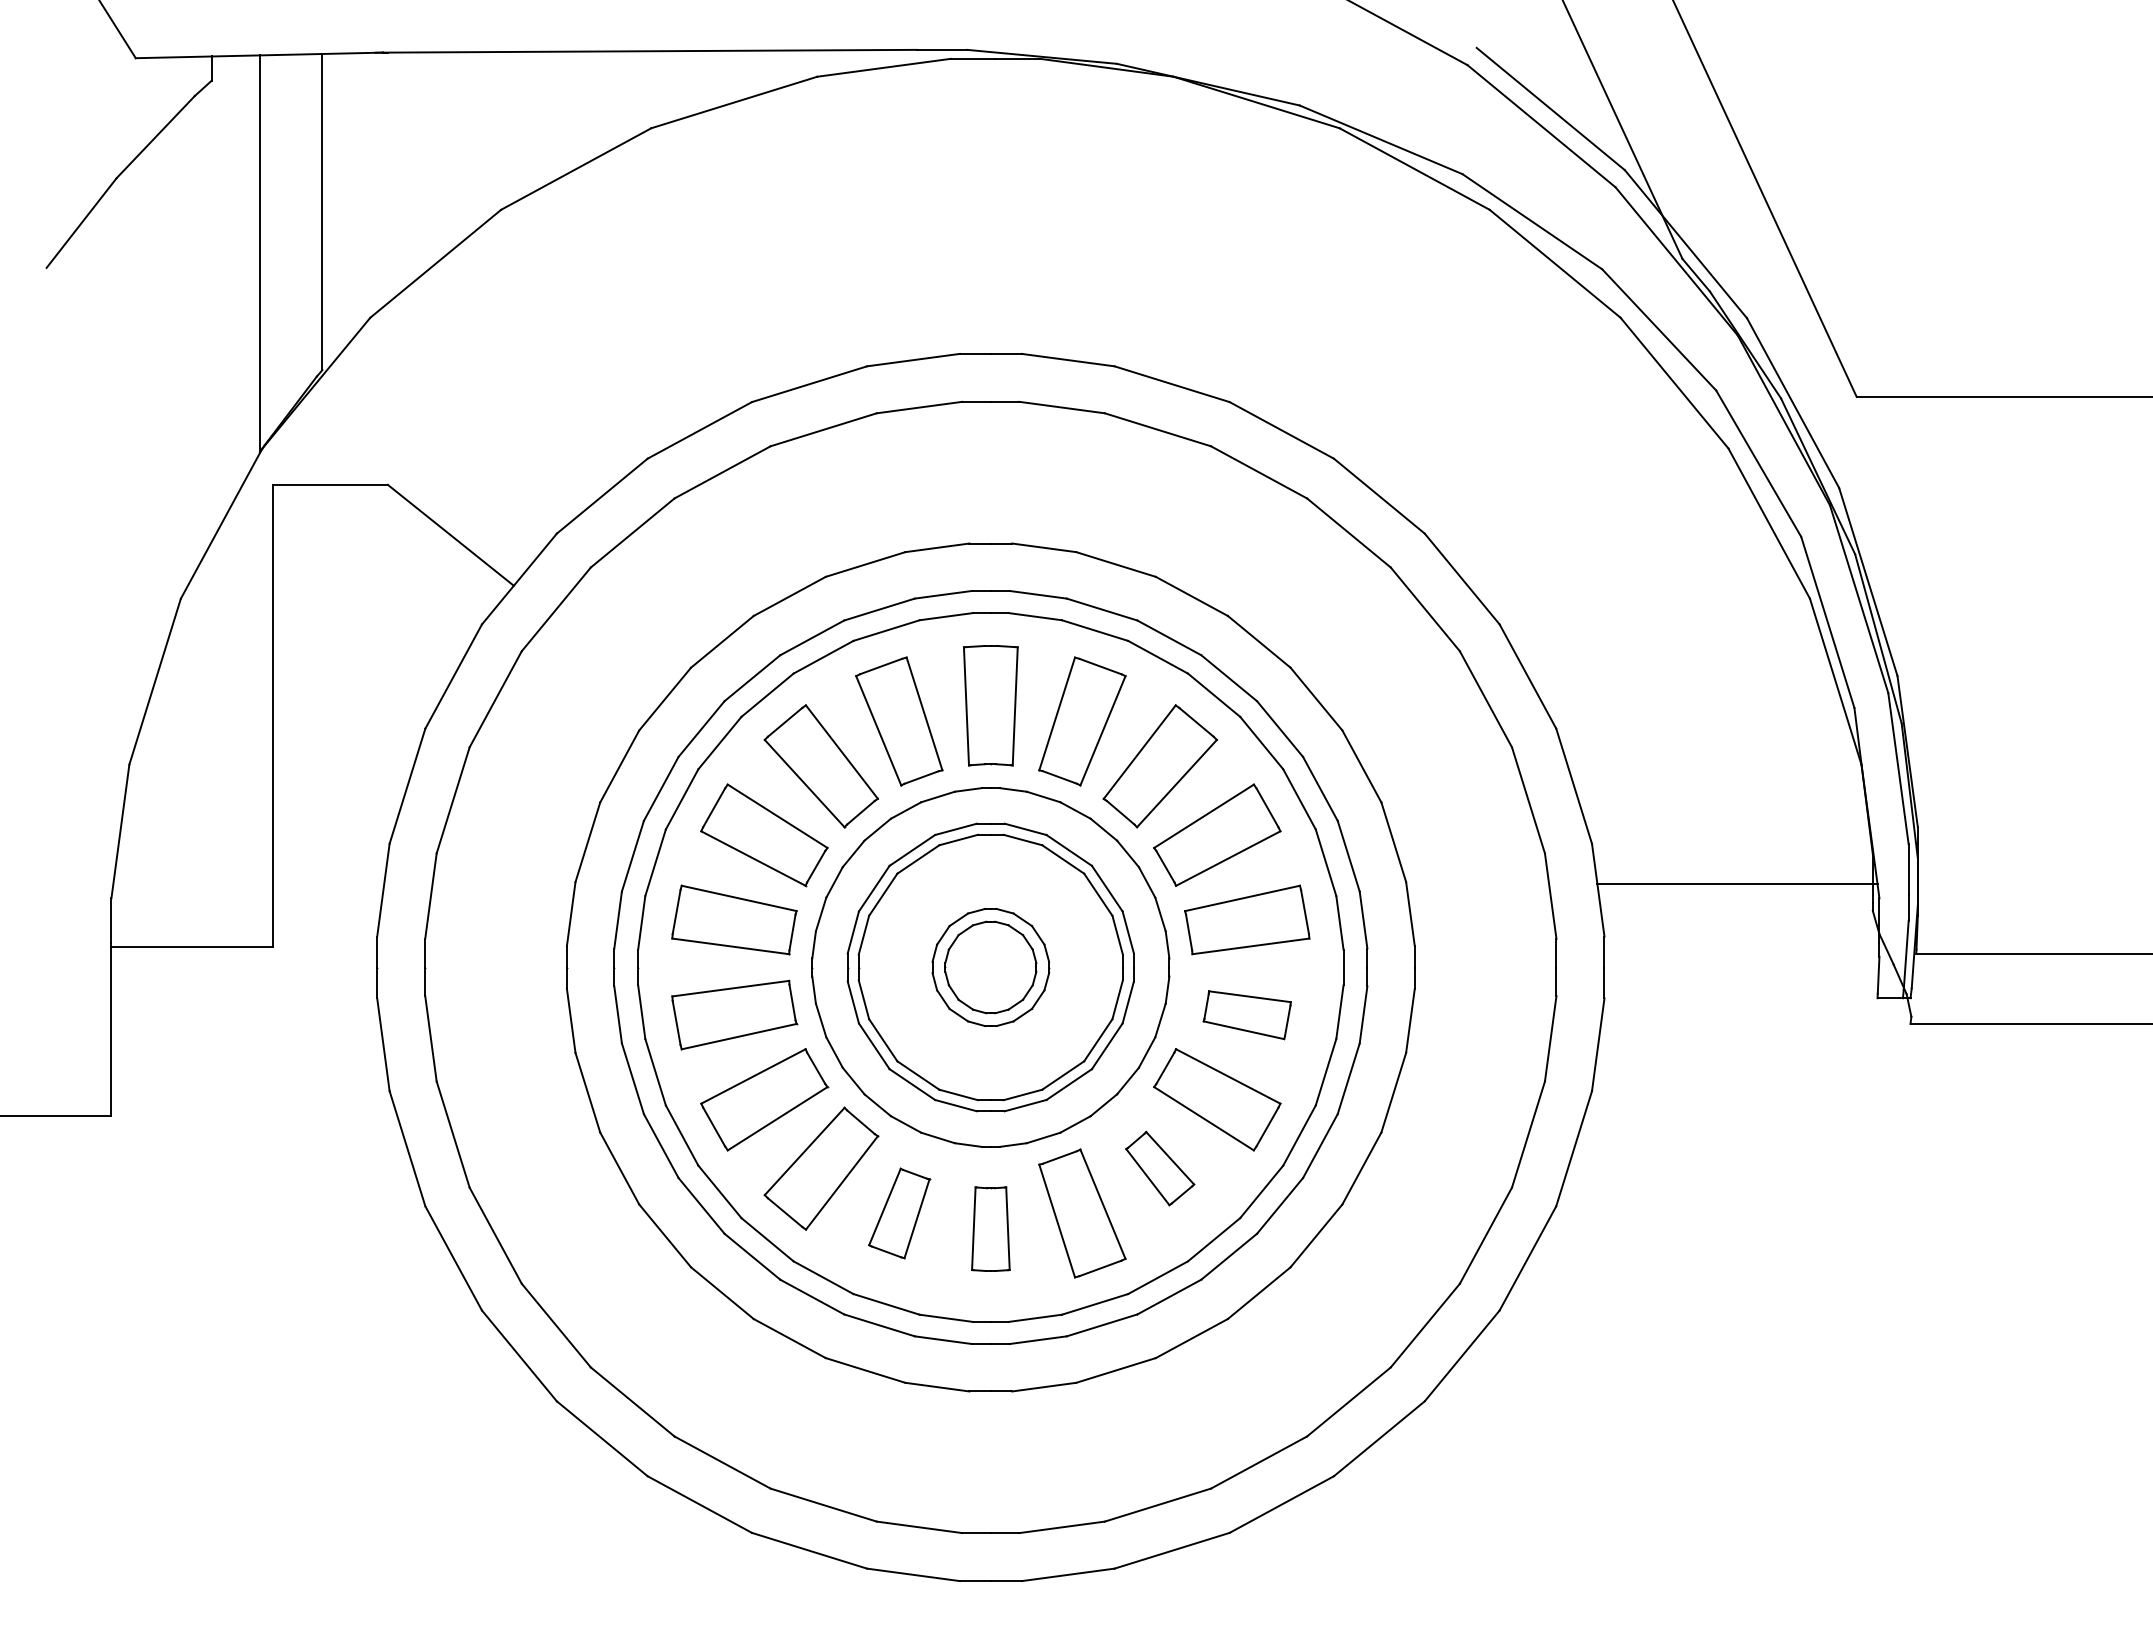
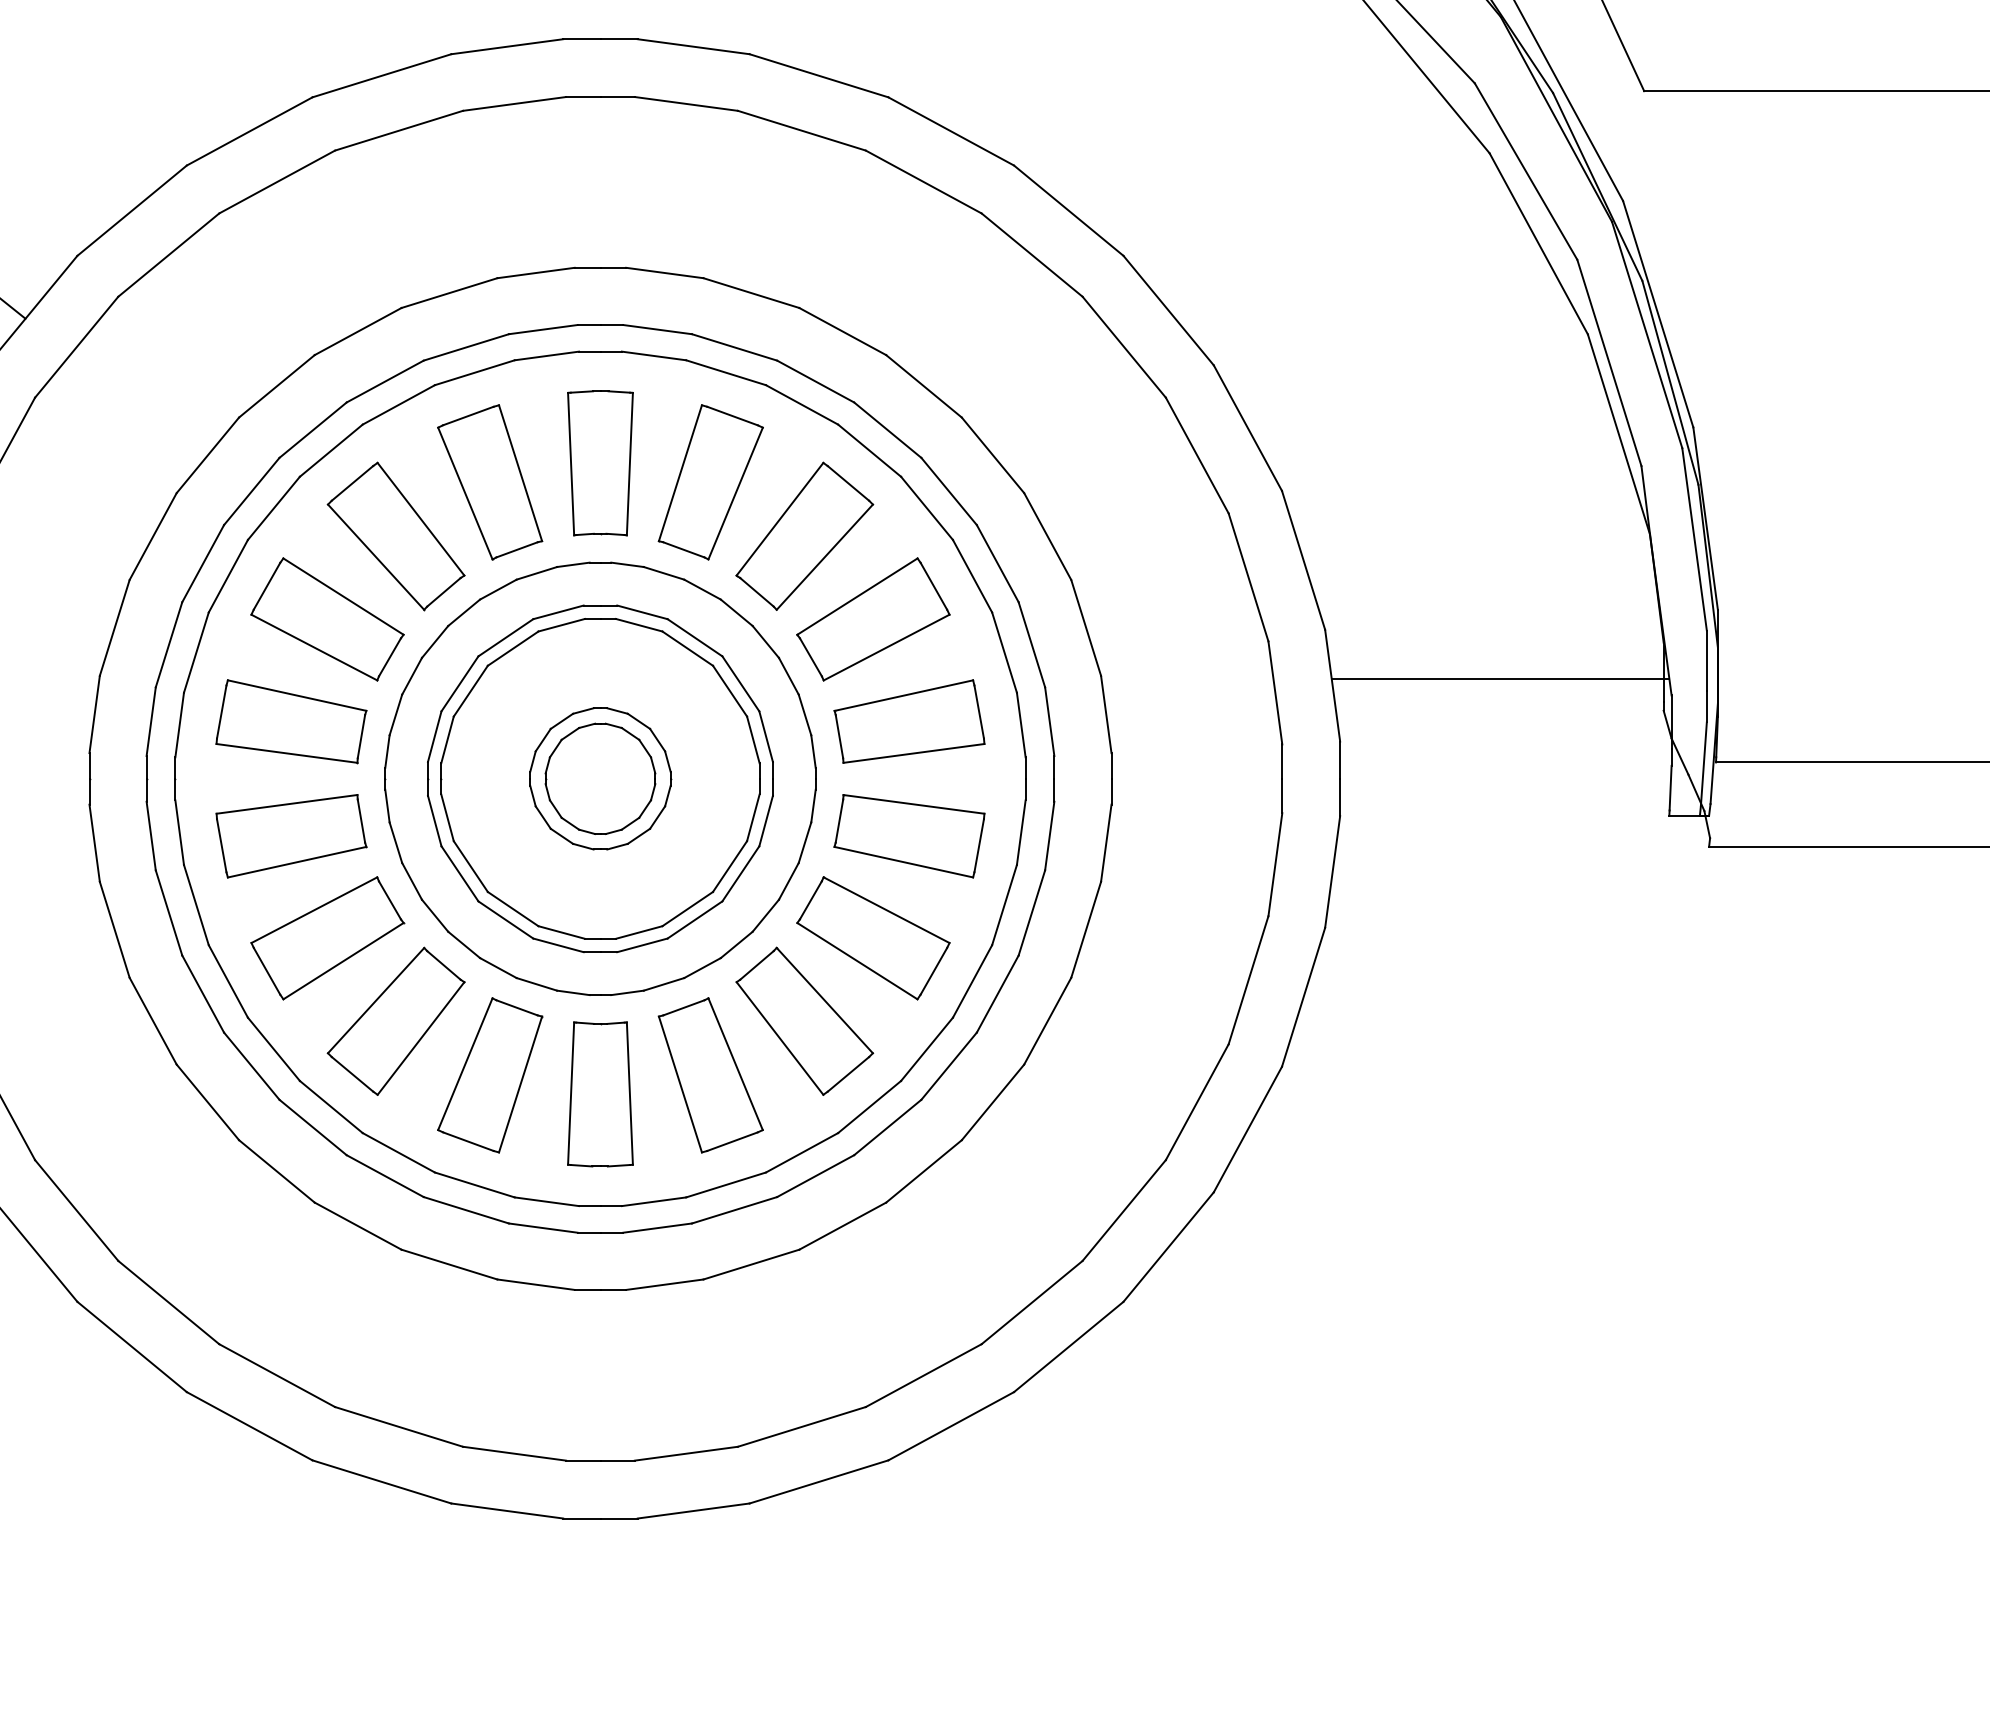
part: (1247, 1015) -> (909, 836), size x1.43
part: (1159, 1168) -> (803, 1021), size x1.67
part: (899, 1213) -> (490, 1075), size x1.43
part: (990, 1228) -> (600, 1093), size x1.43

